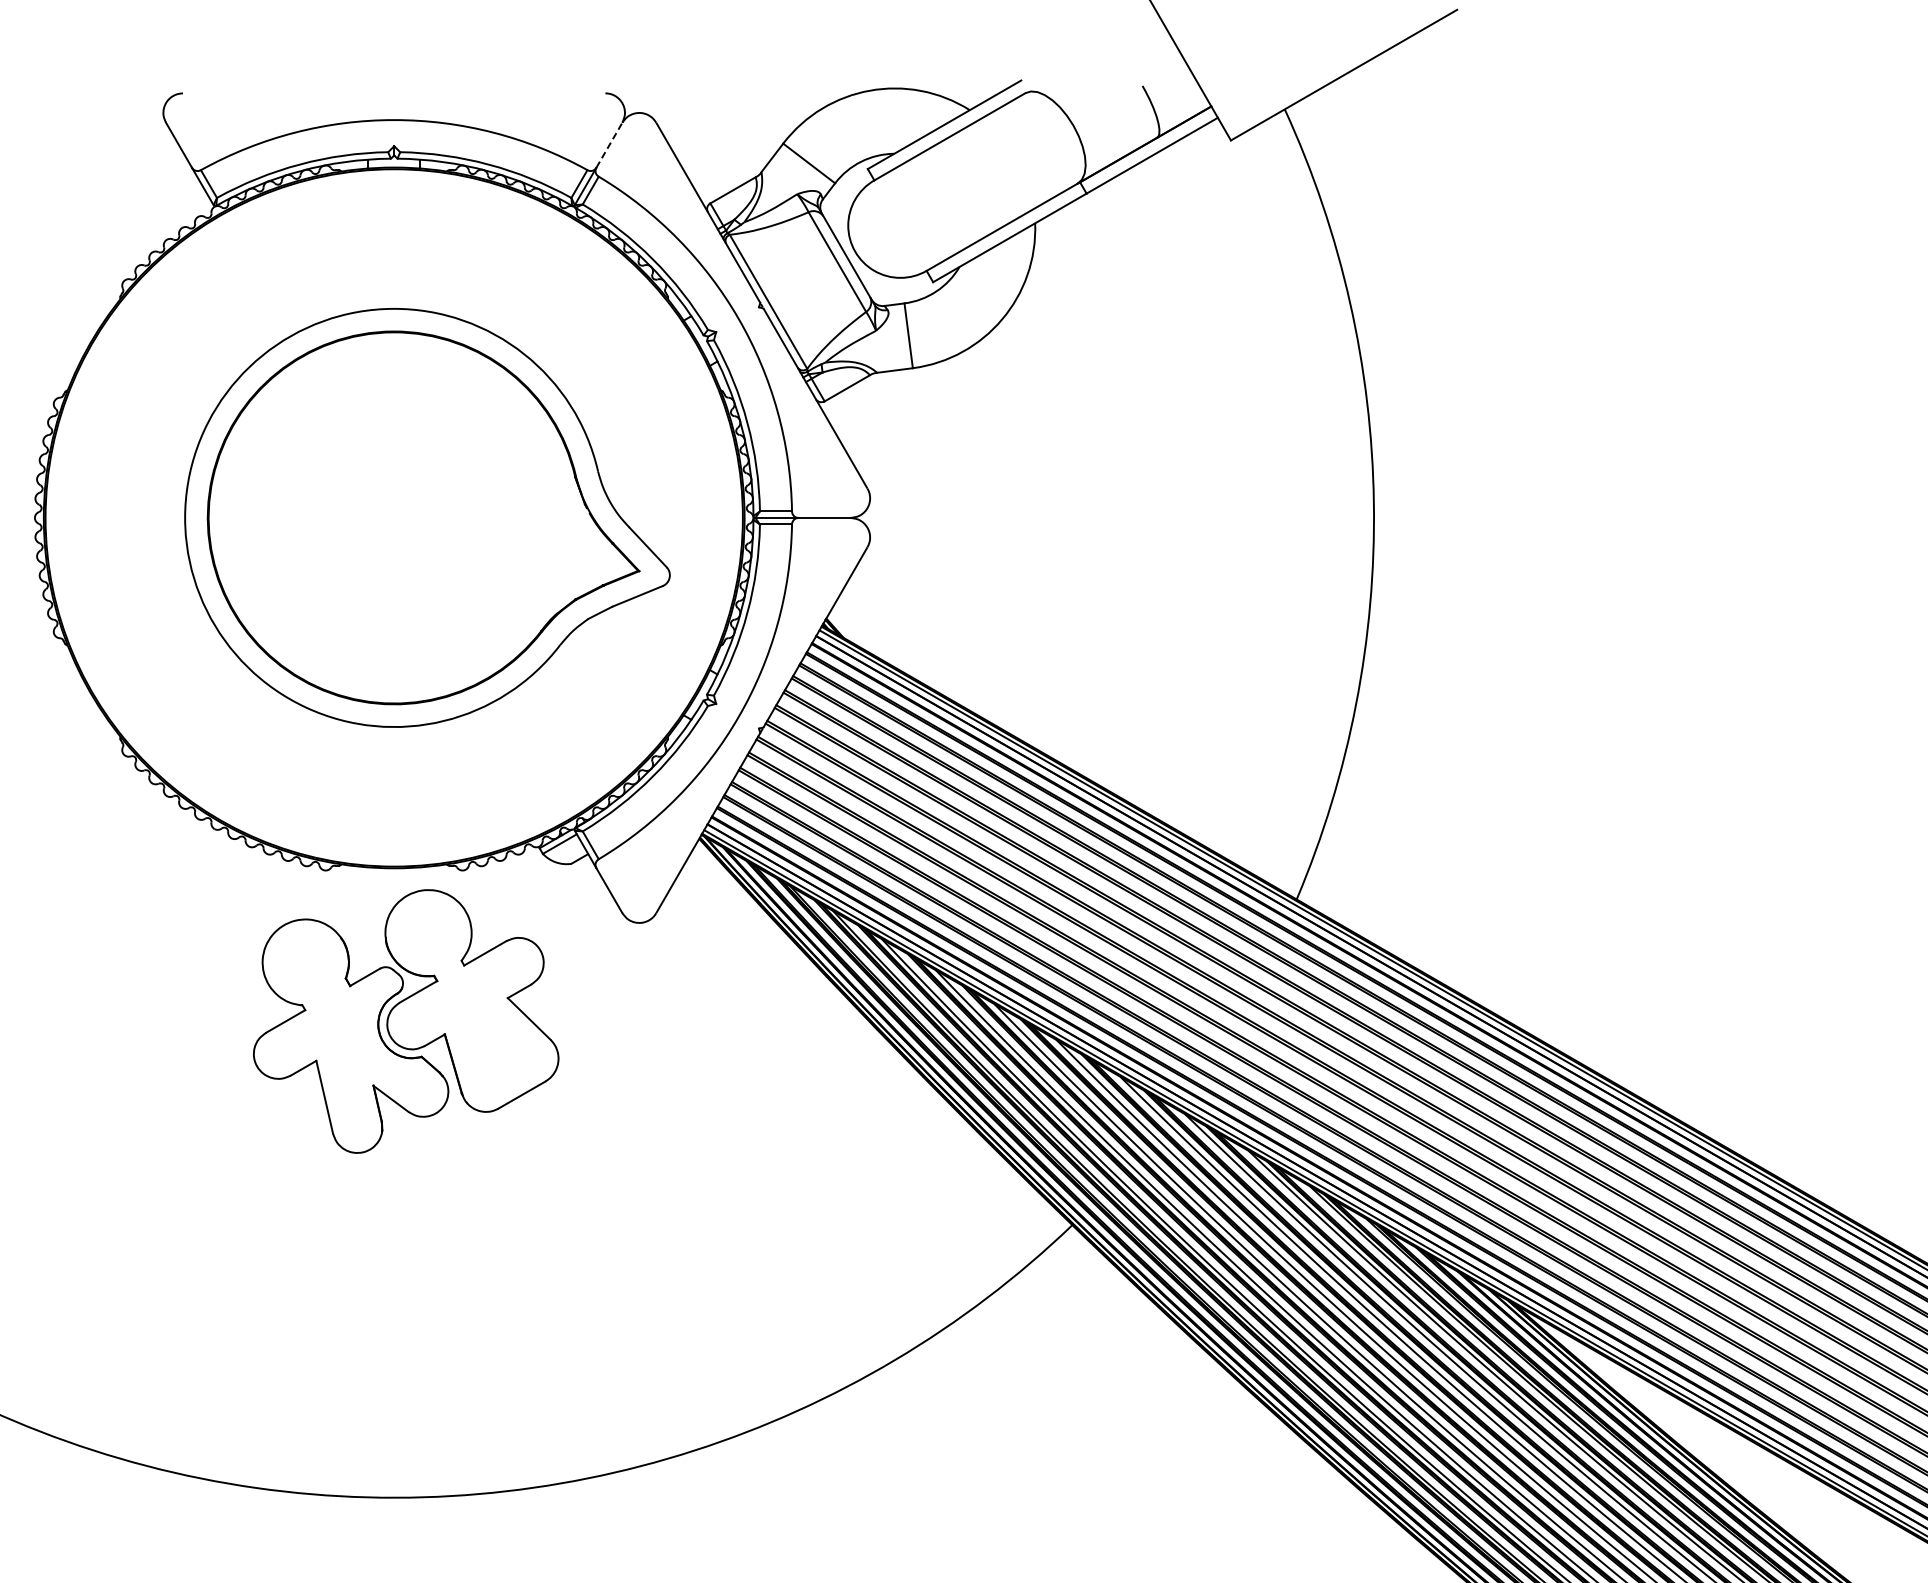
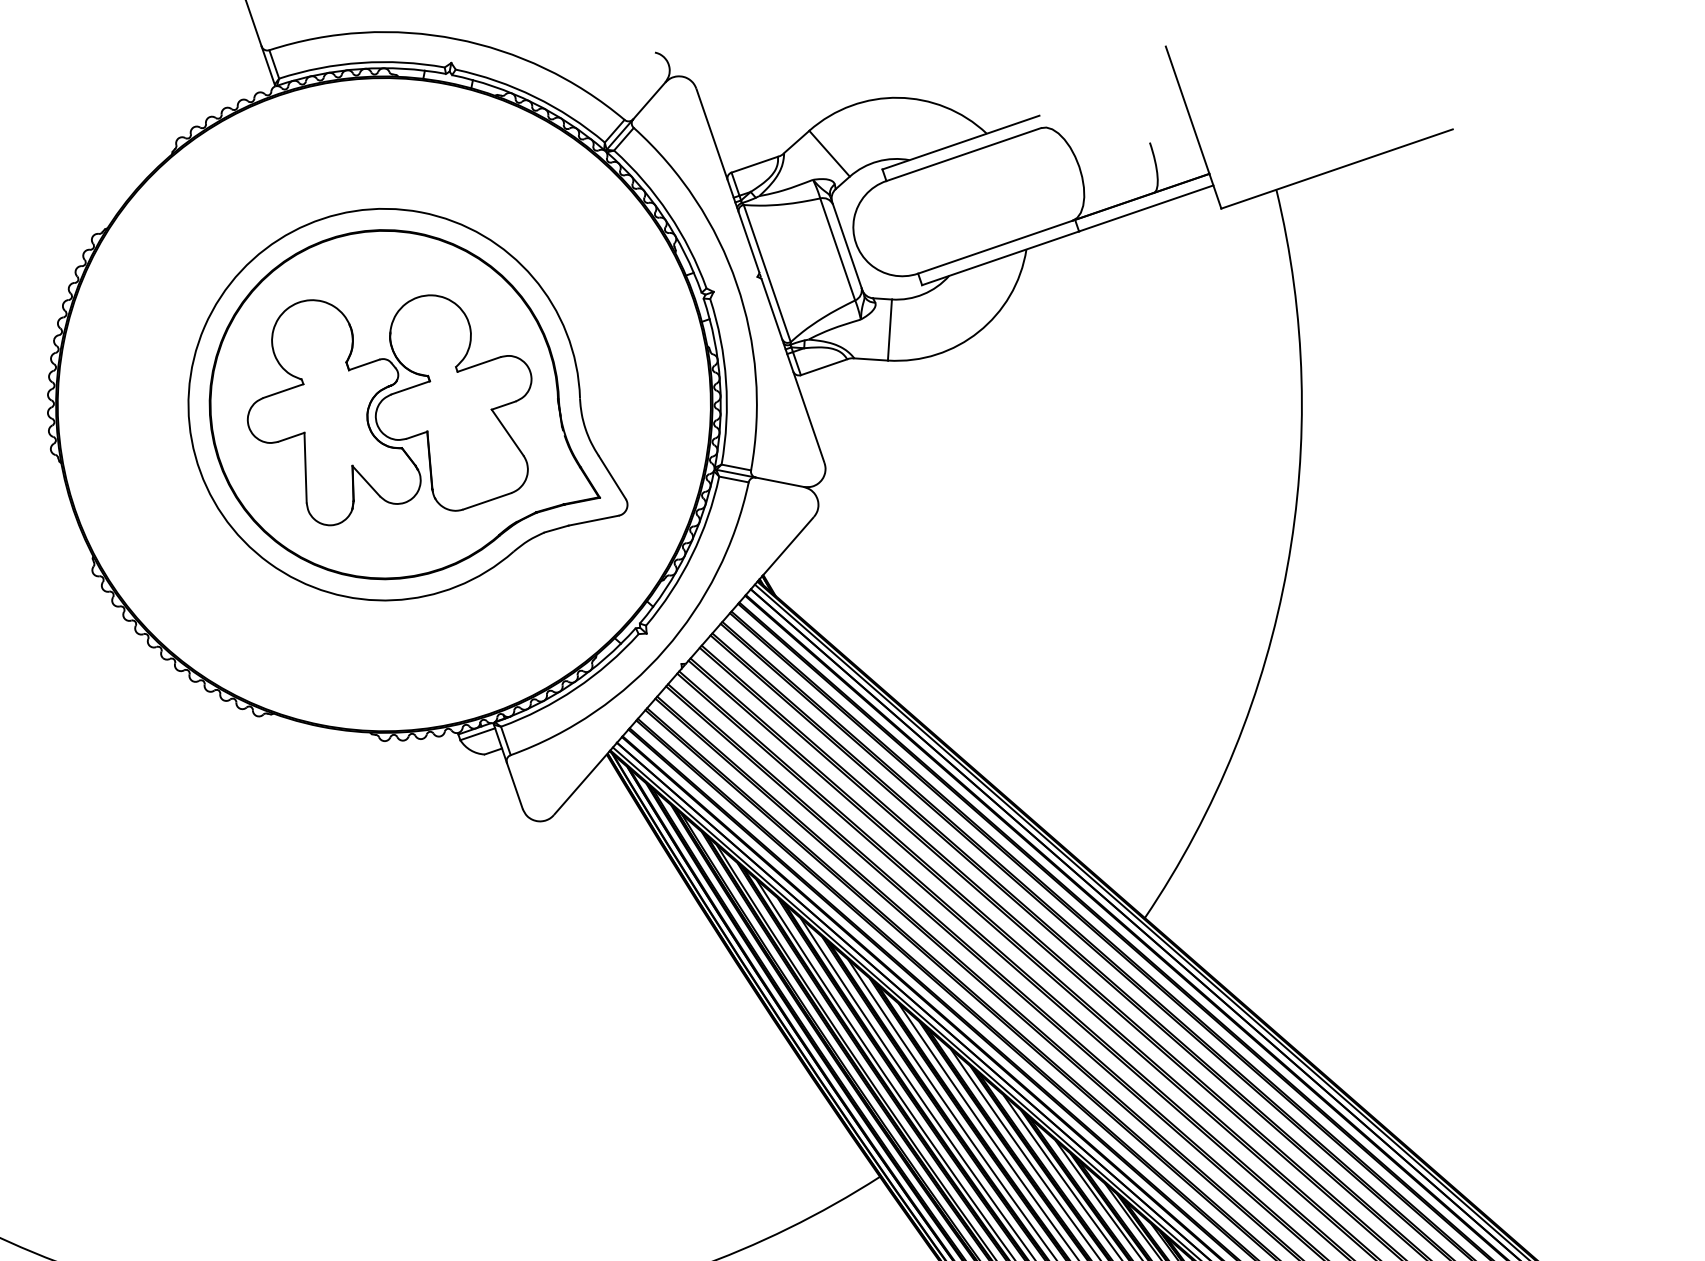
line: (609, 145) -> (649, 101), dashed -> solid
part: (406, 1021) -> (394, 412), moved

